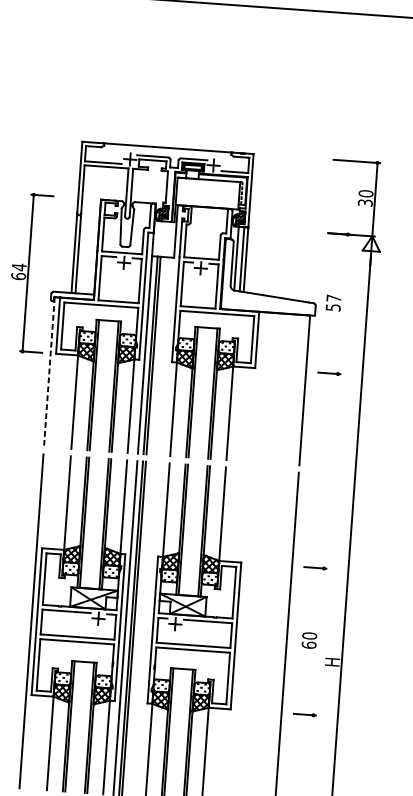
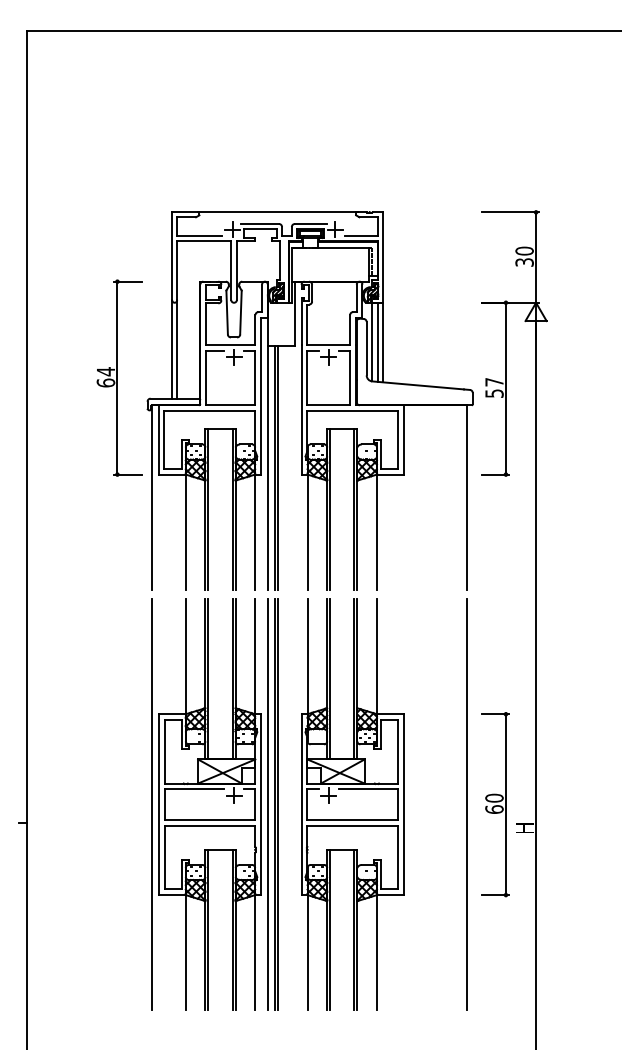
line: (342, 304) -> (505, 388), added
line: (49, 372) -> (152, 498), dashed -> solid
line: (318, 641) -> (505, 804), added

